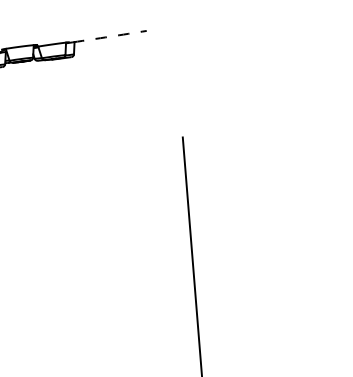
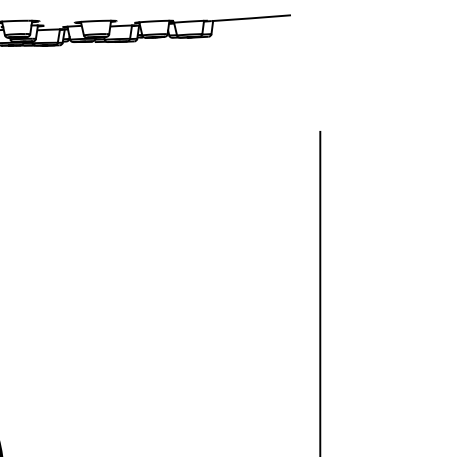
arc: (110, 36) -> (251, 18), dashed -> solid

